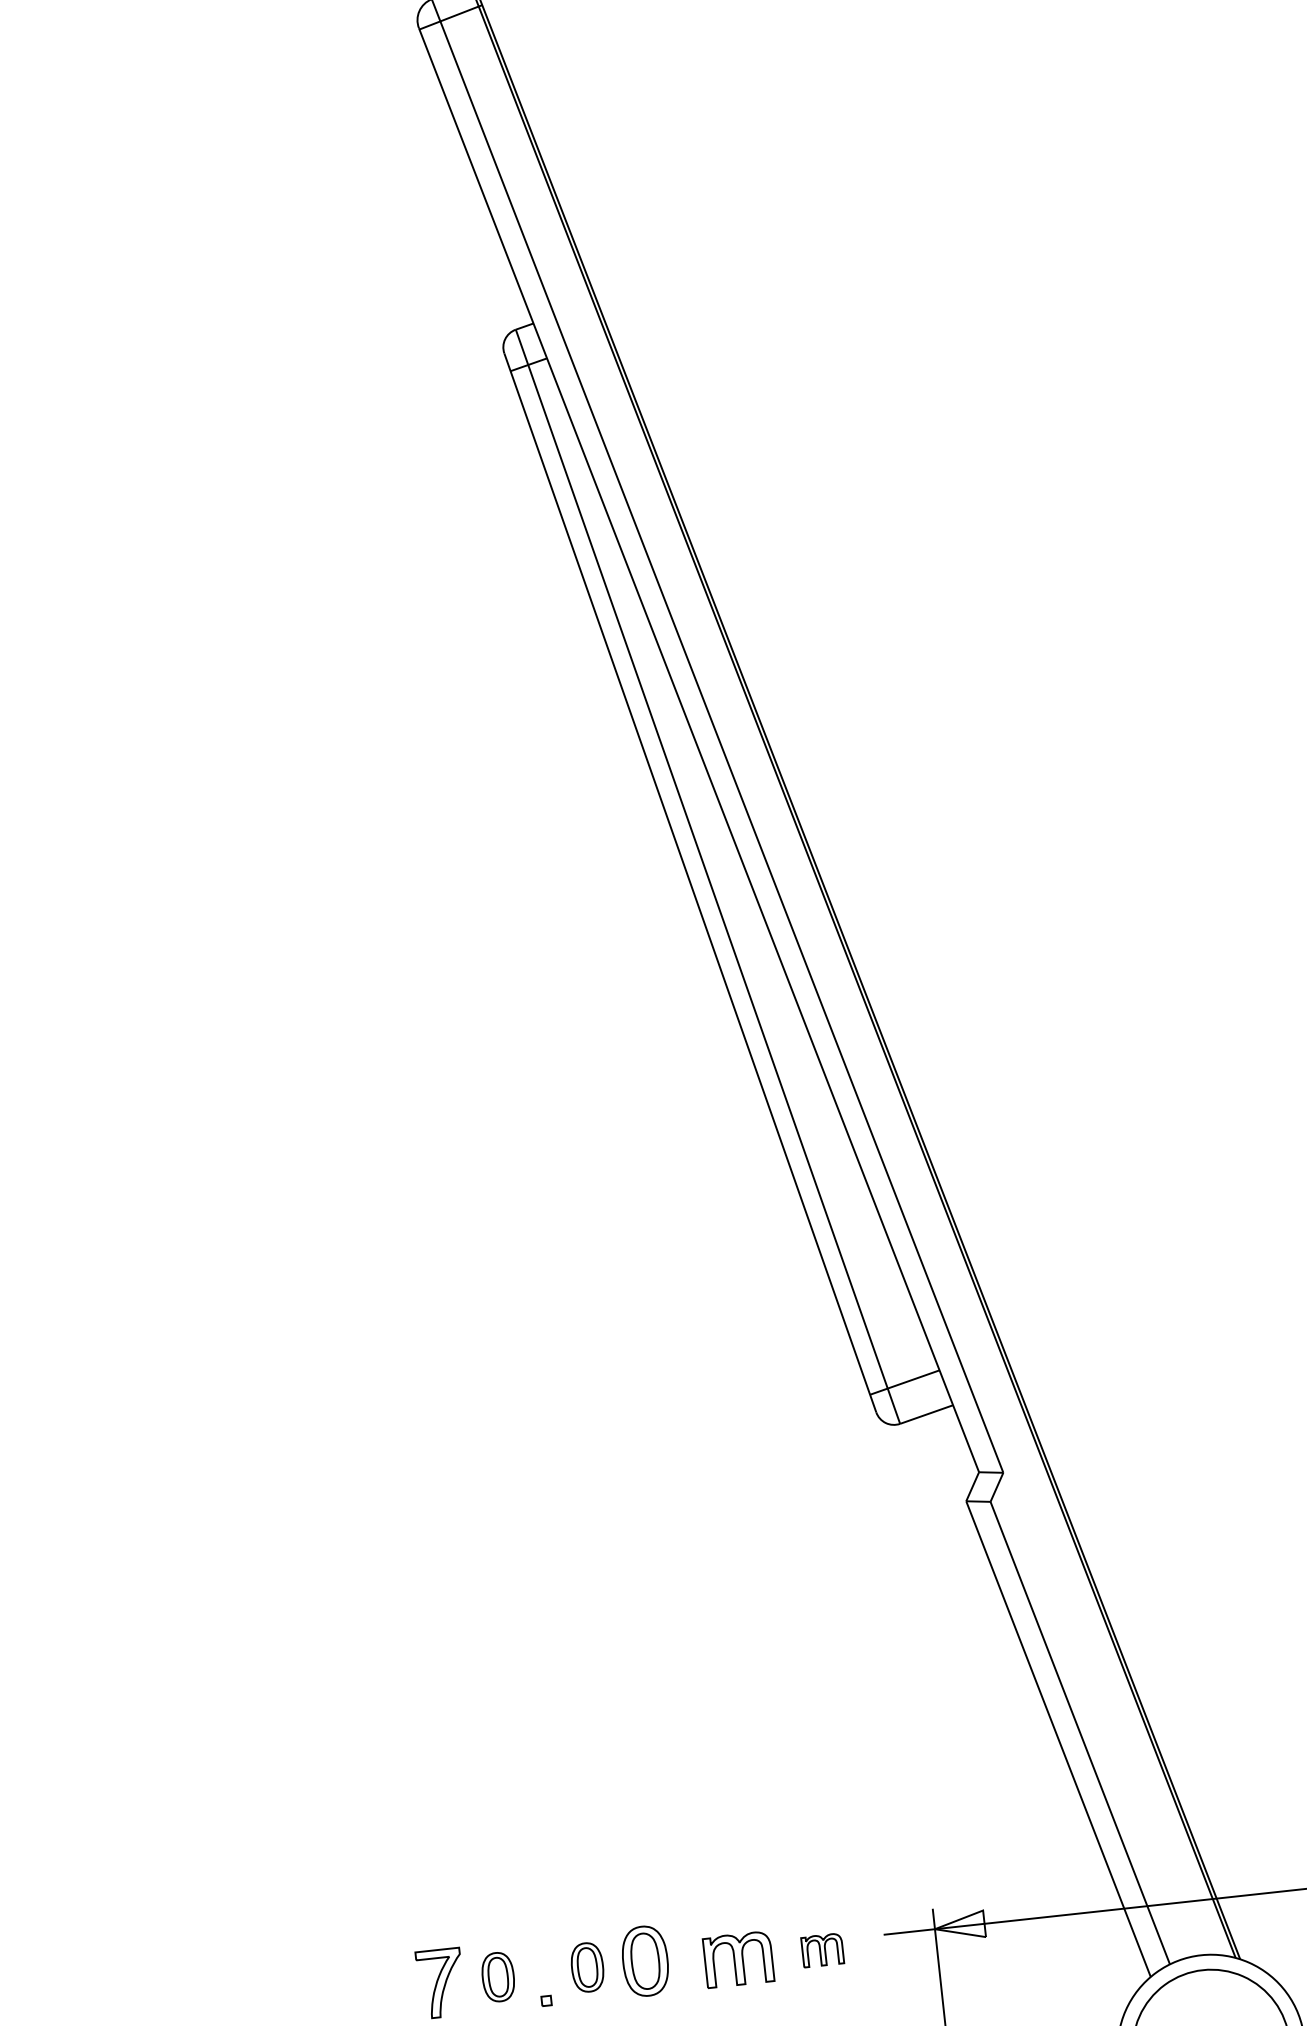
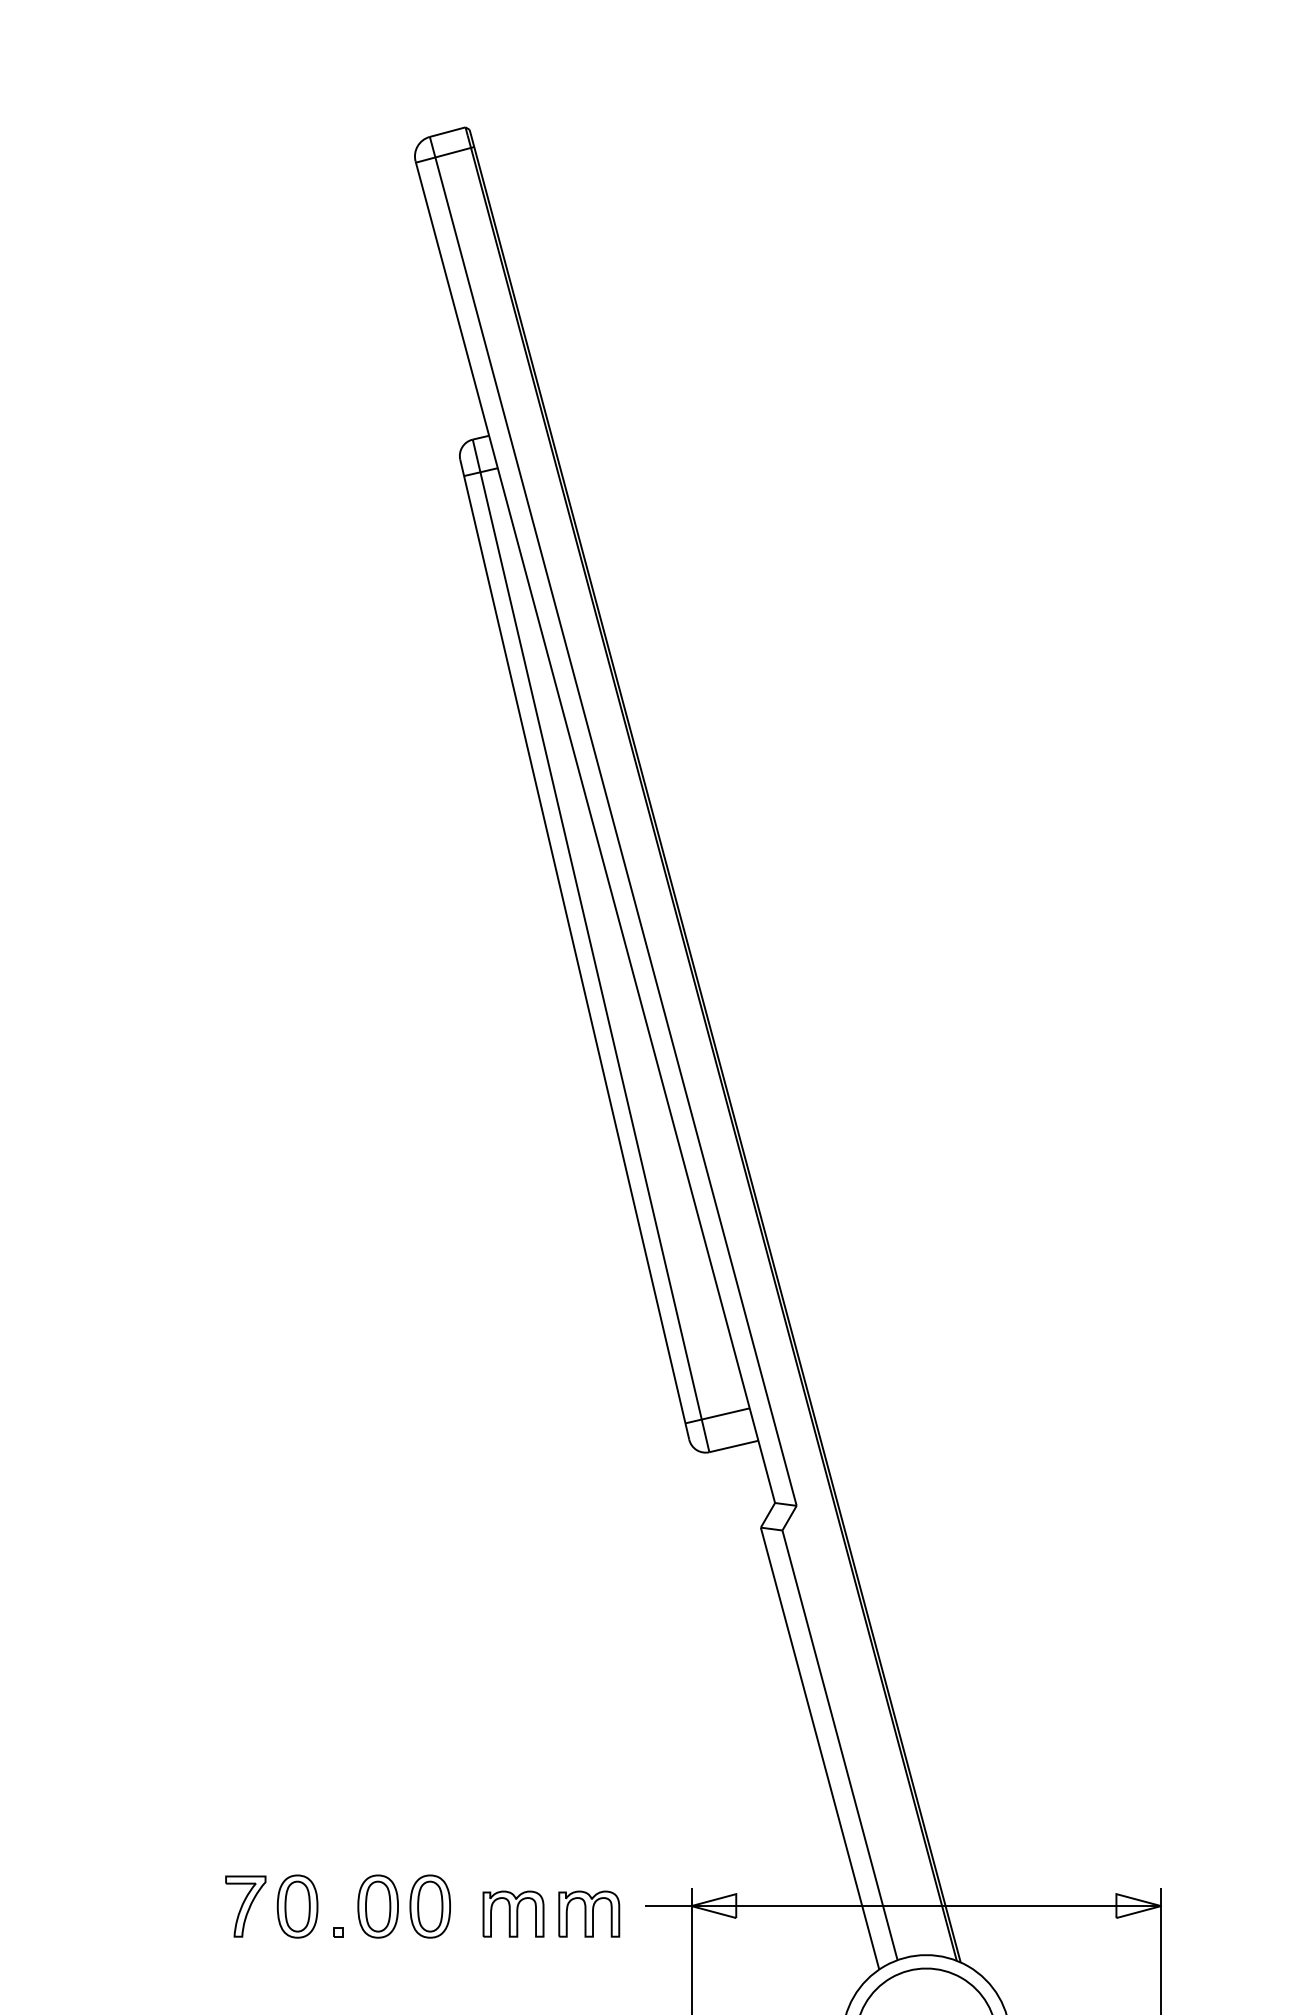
part: (822, 1949) -> (589, 1913), size x1.67
part: (586, 1967) -> (377, 1906), size x1.43
part: (498, 1977) -> (297, 1906), size x1.43

